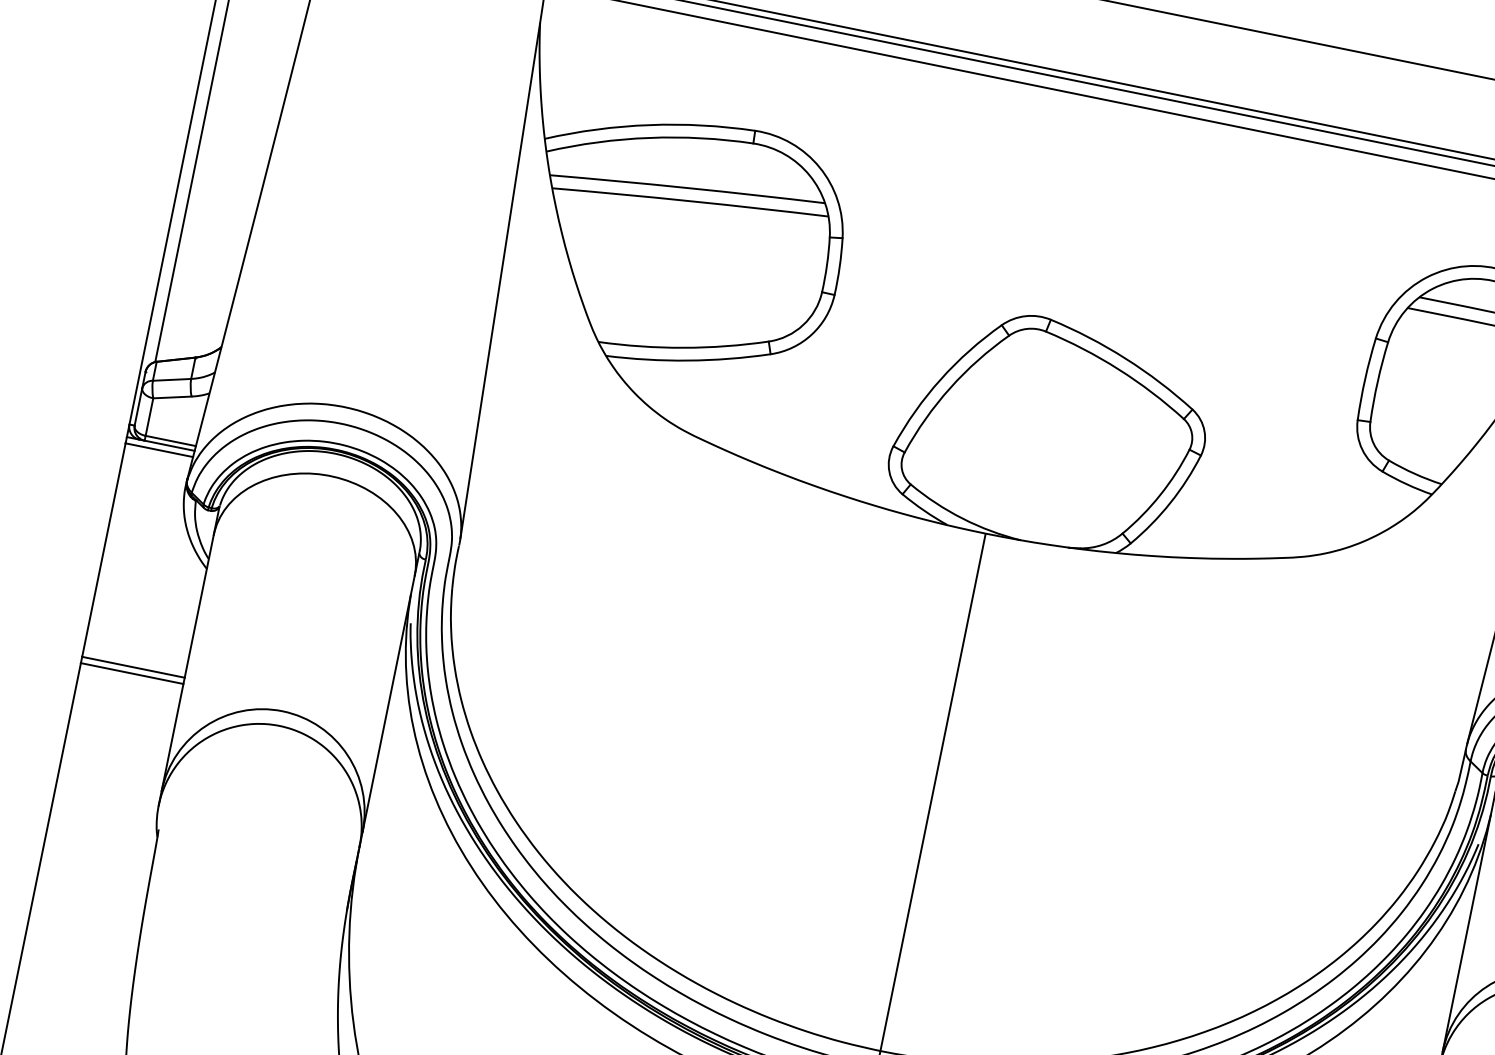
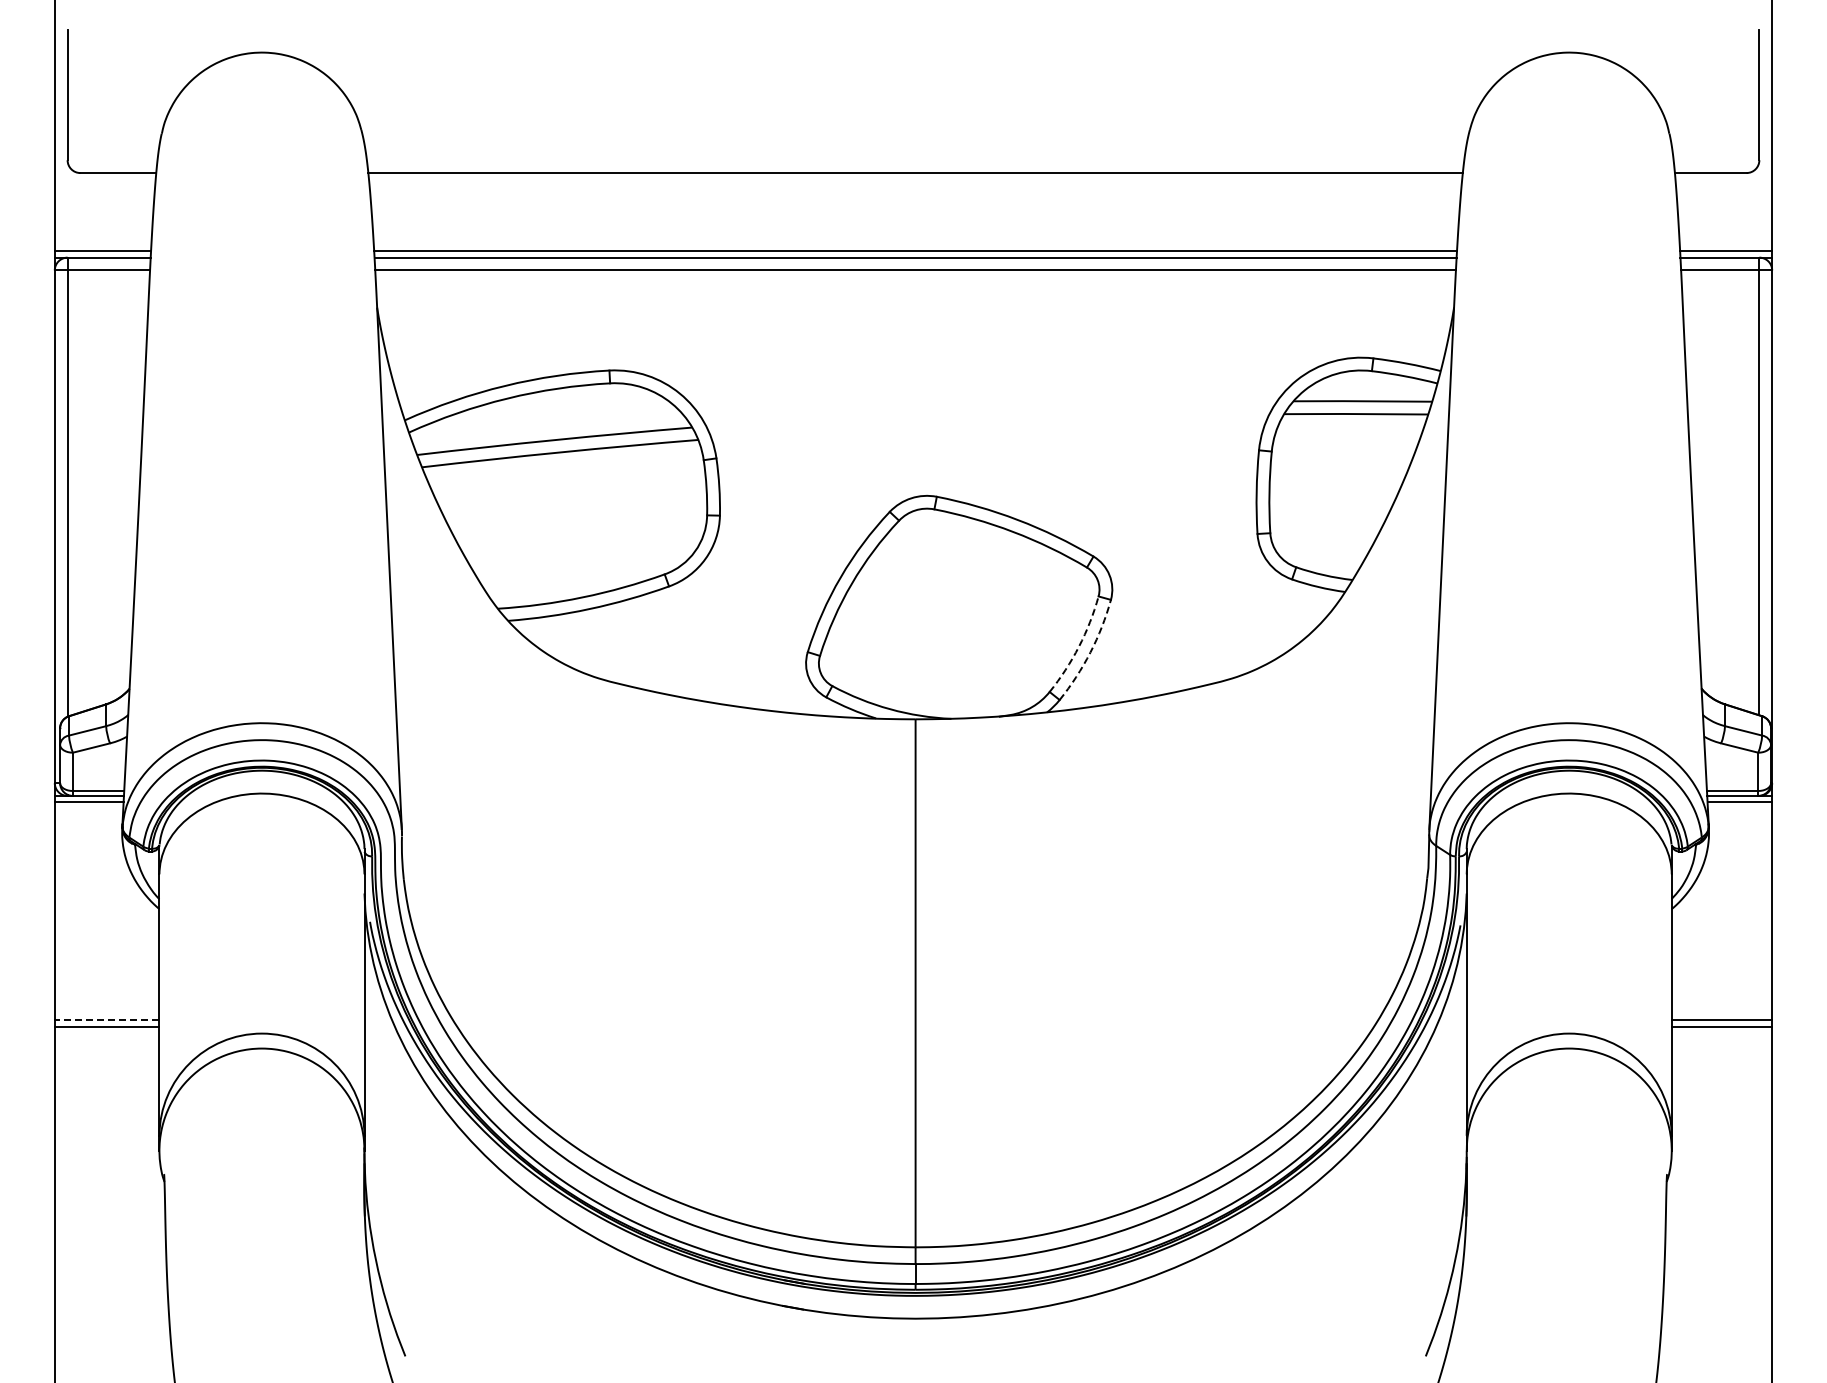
arc: (1160, 494) -> (1079, 646), solid -> dashed
arc: (1170, 503) -> (1090, 652), solid -> dashed
line: (132, 667) -> (106, 1020), solid -> dashed

